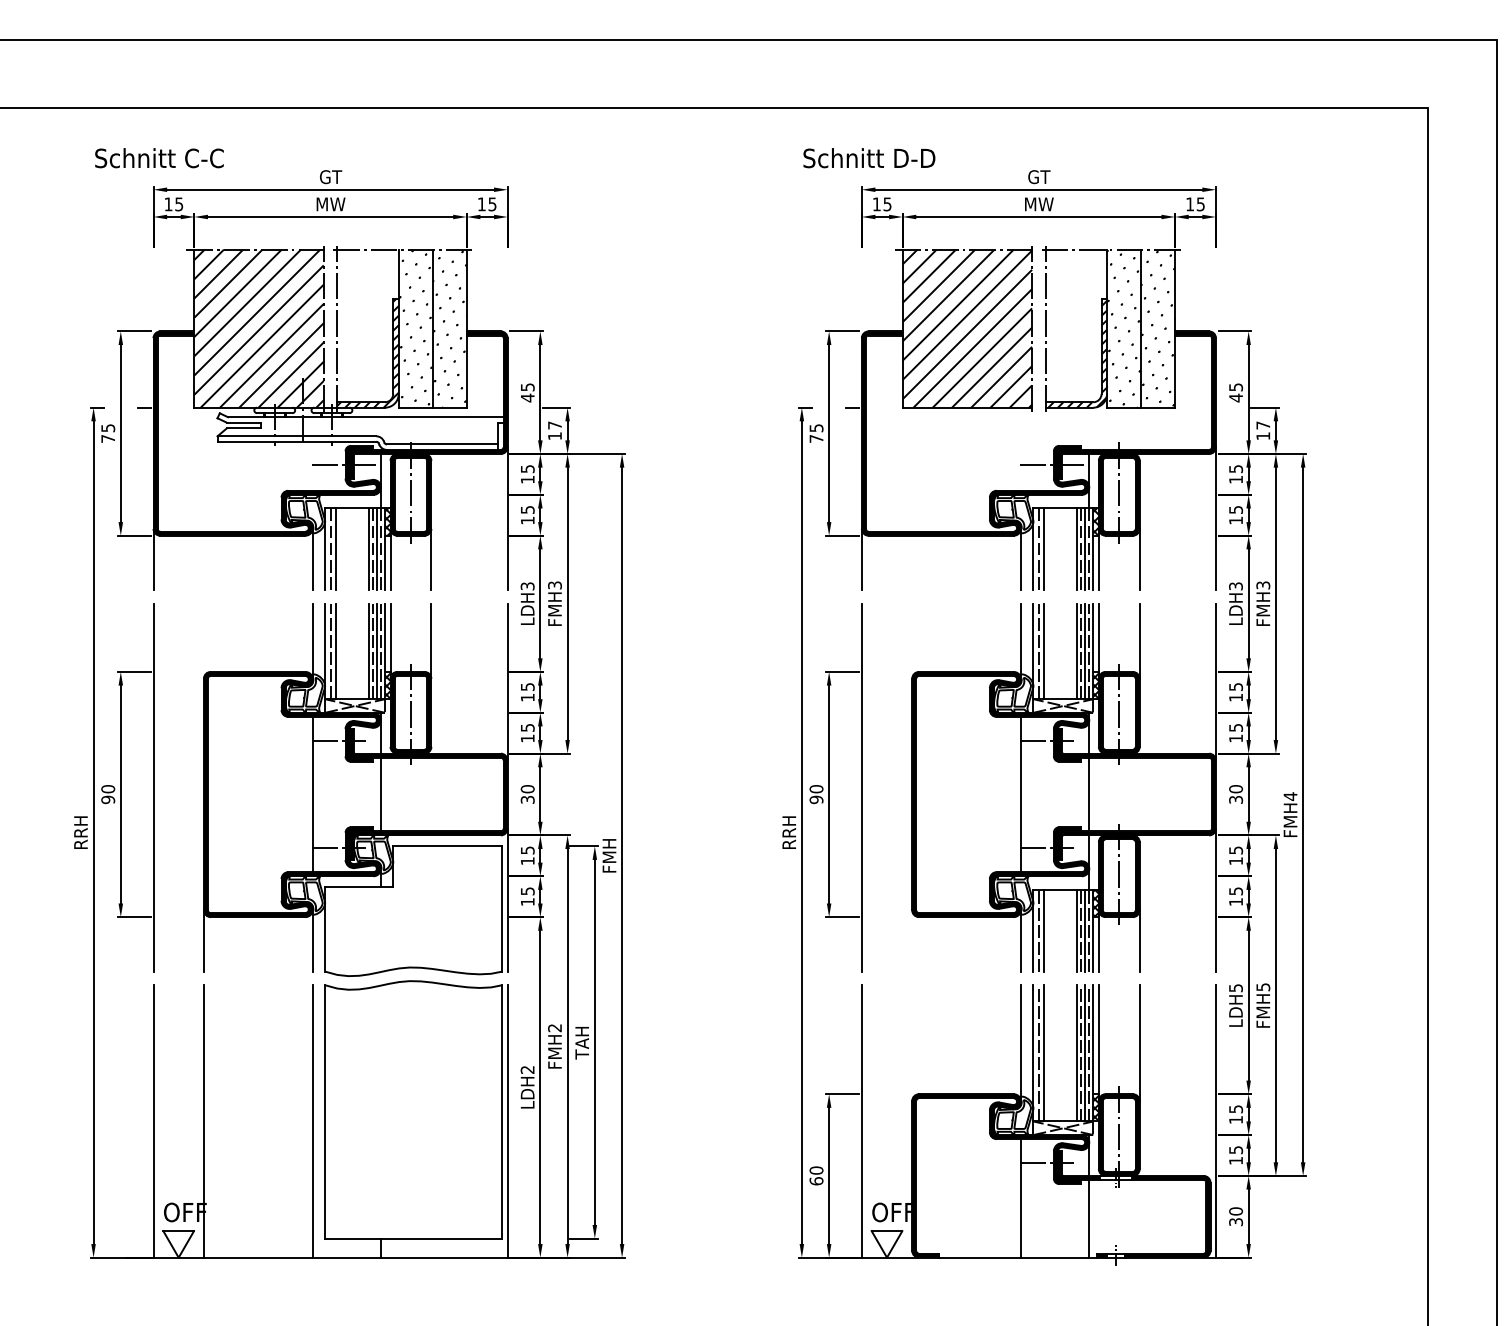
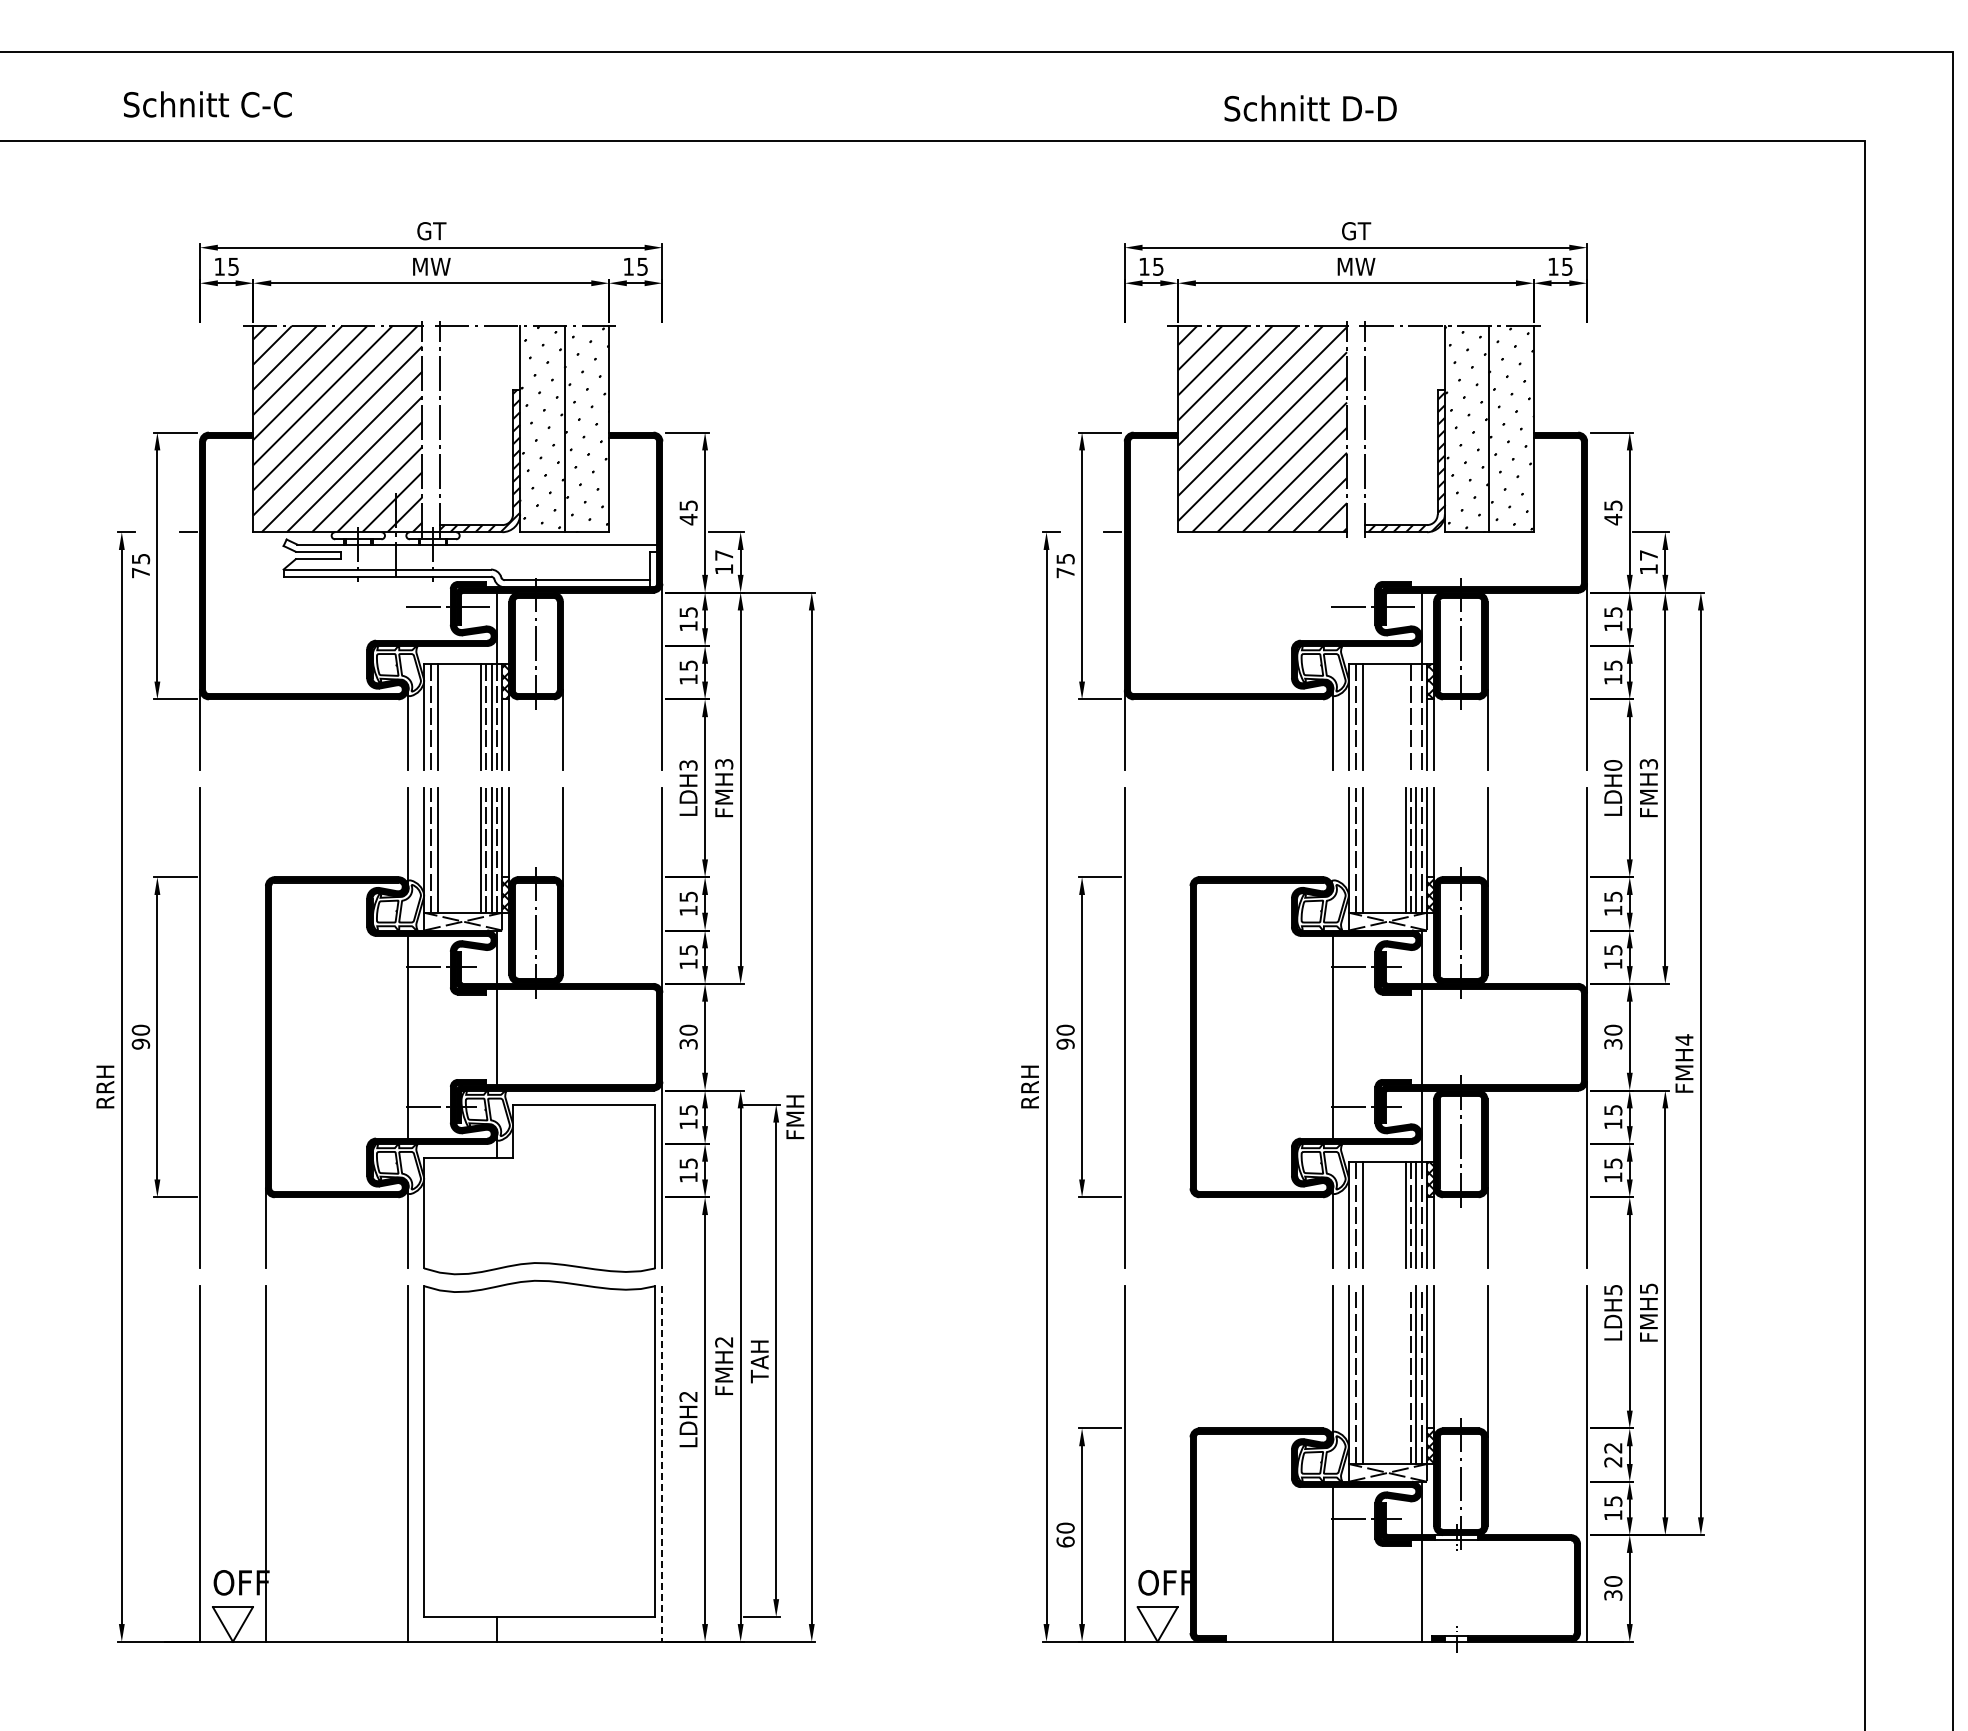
text: (159, 158) -> (207, 104), moved
text: (869, 158) -> (1310, 108), moved
line: (1076, 548) -> (1405, 716), removed
line: (1085, 548) -> (1416, 716), removed
text: (1236, 586) -> (1613, 765), LDH3 -> LDH0
line: (1020, 641) -> (1332, 837), removed
line: (1076, 1053) -> (1405, 1375), removed
text: (1236, 1114) -> (1613, 1455), 15 -> 22
line: (507, 1121) -> (662, 1464), solid -> dashed

